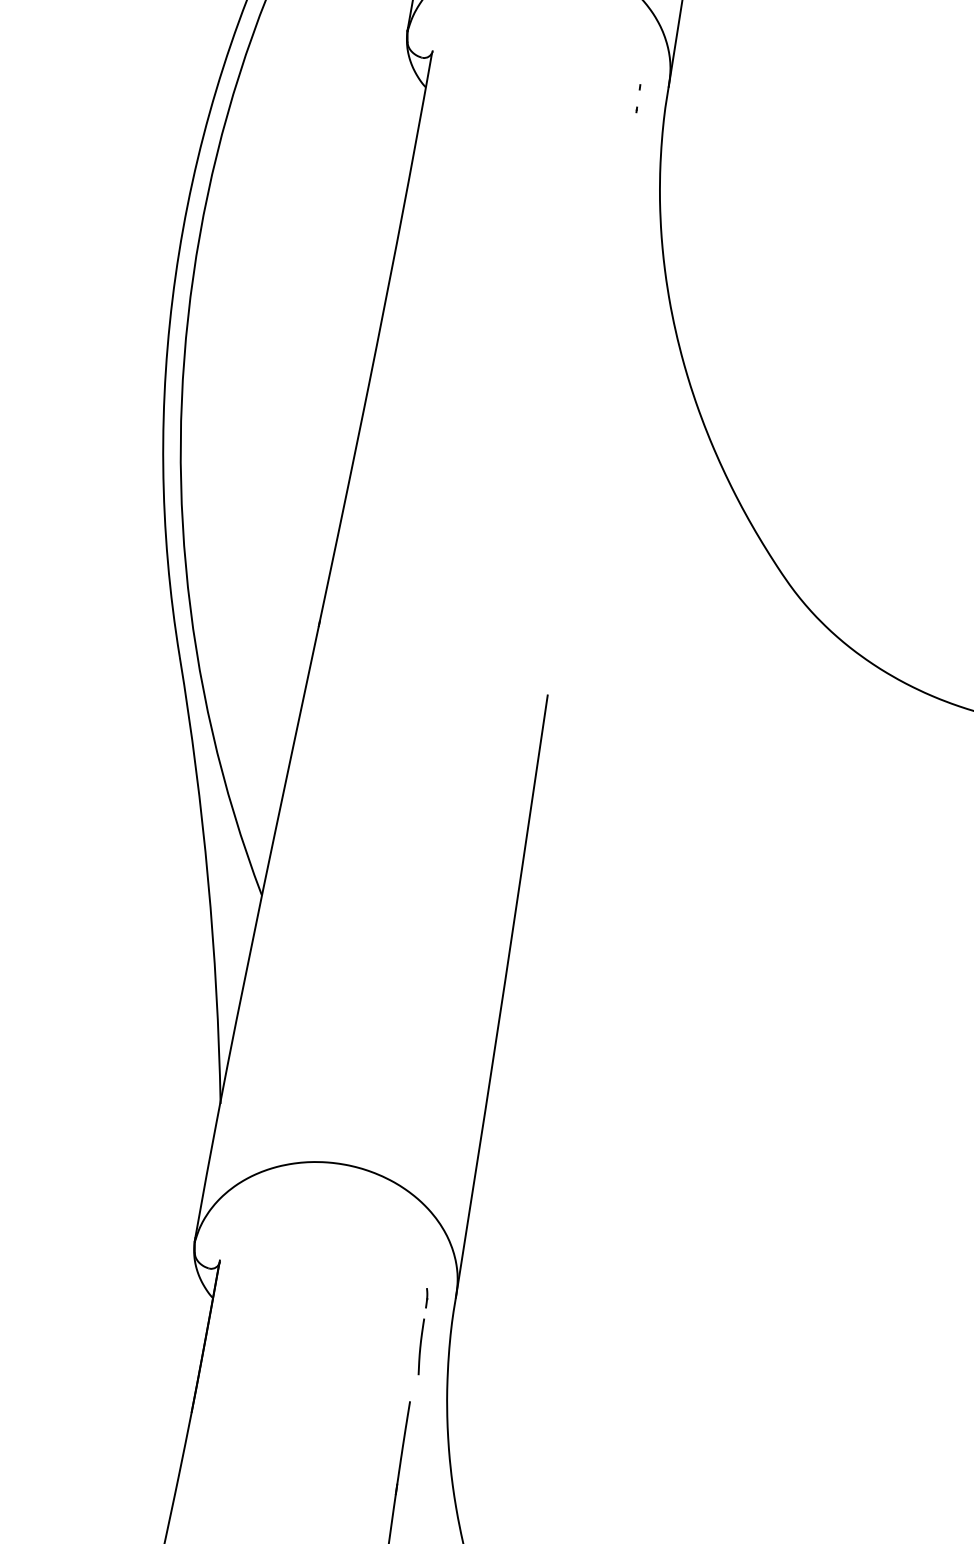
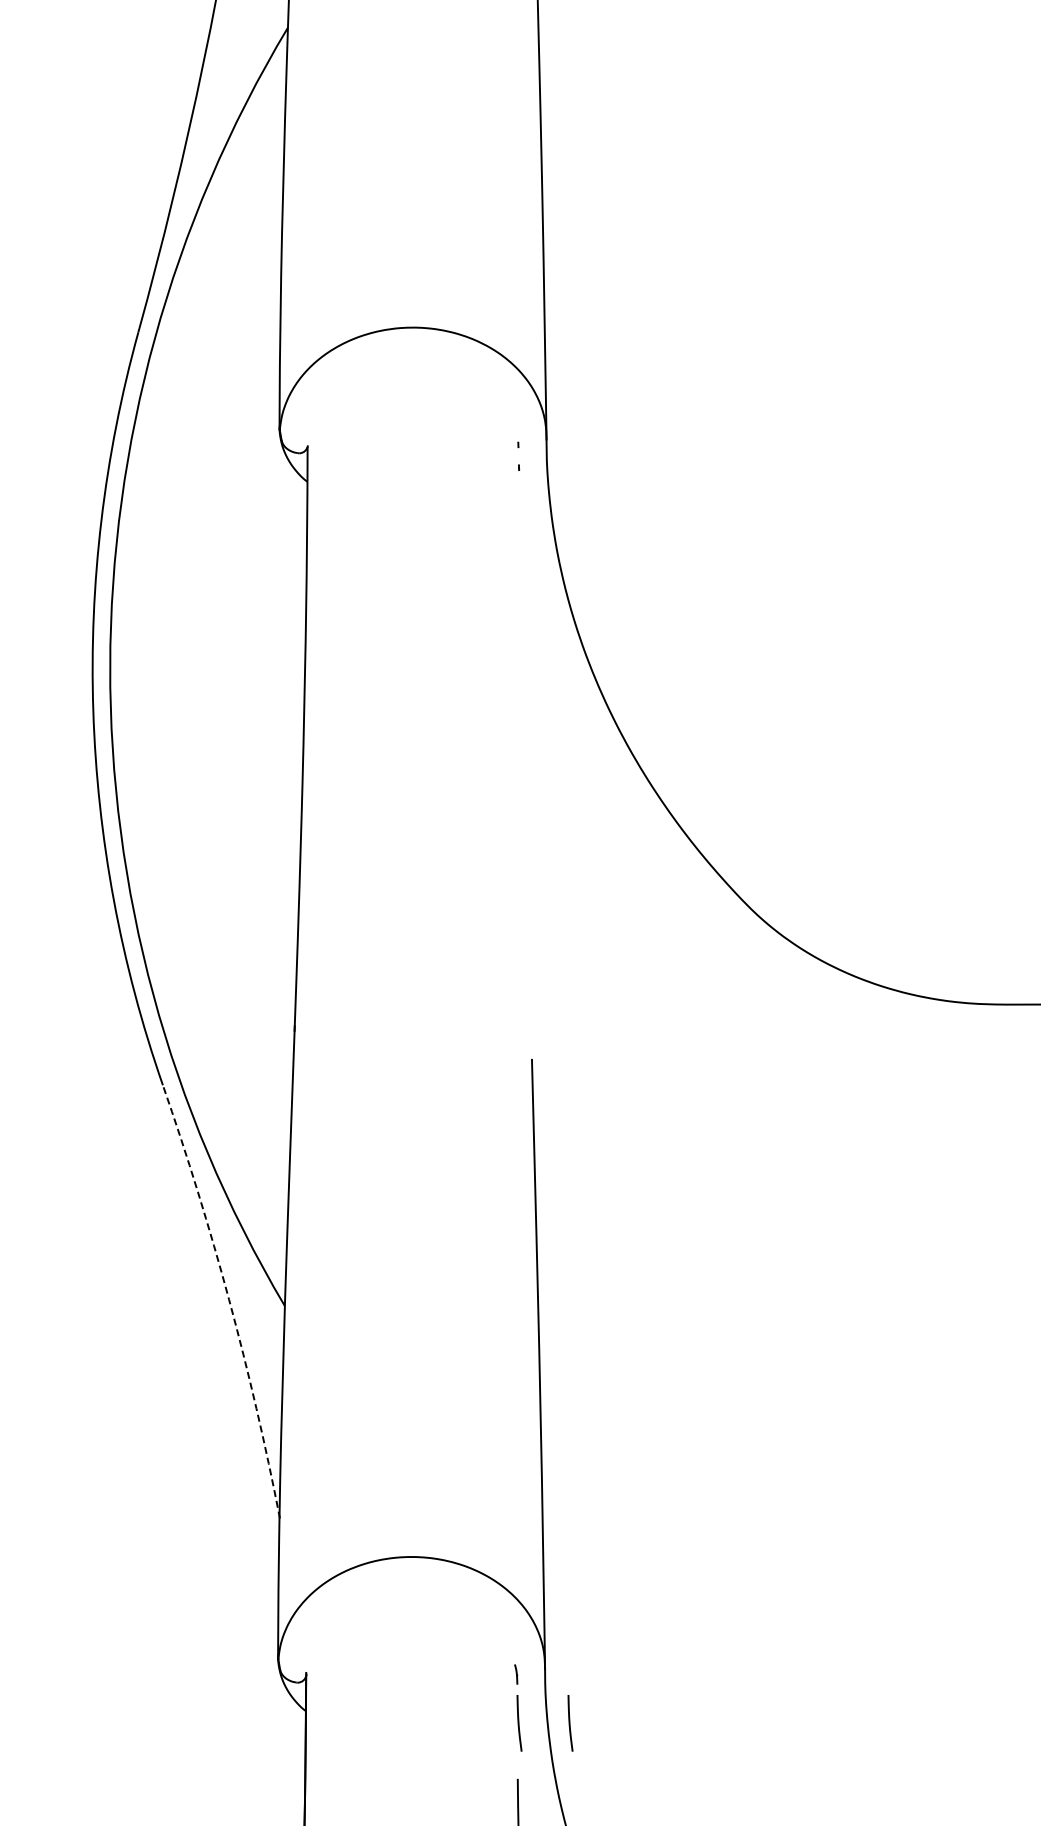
arc: (208, 879) -> (229, 1299), solid -> dashed
line: (471, 1355) -> (570, 1723), added

